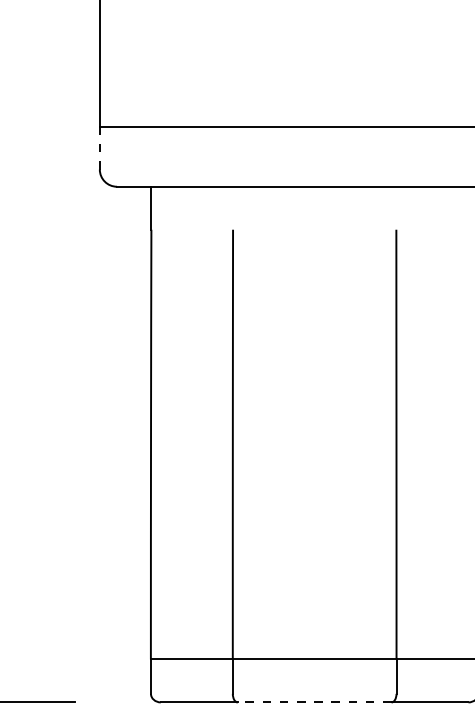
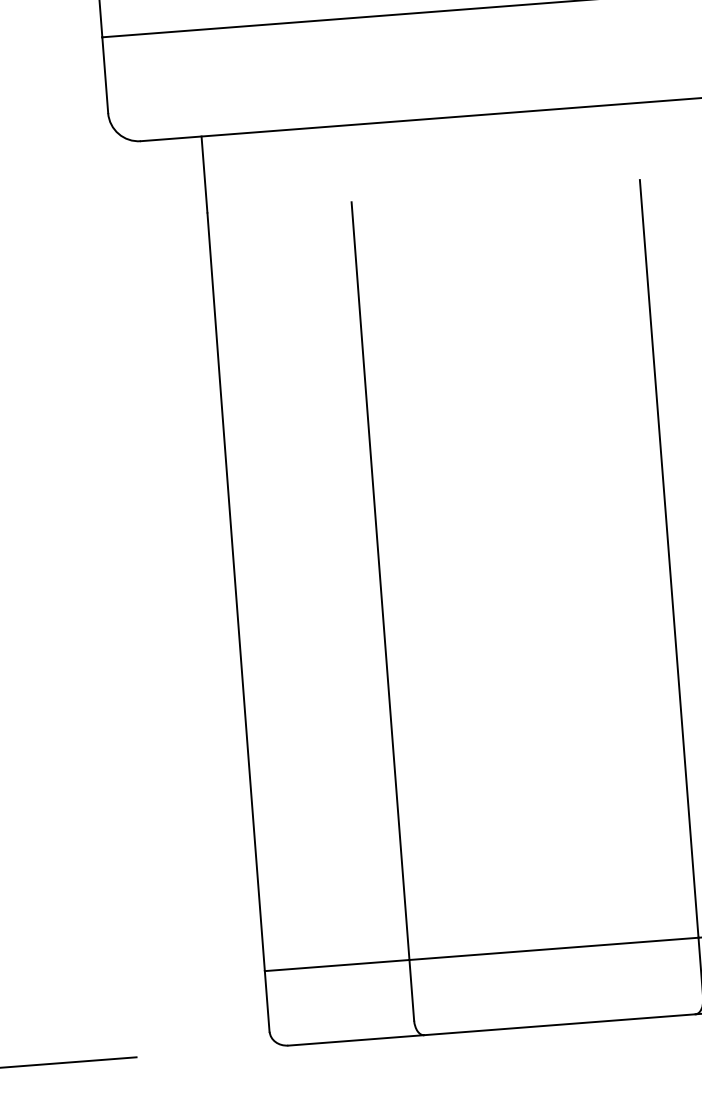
line: (99, 148) -> (104, 76), dashed -> solid
line: (314, 702) -> (559, 1024), dashed -> solid

